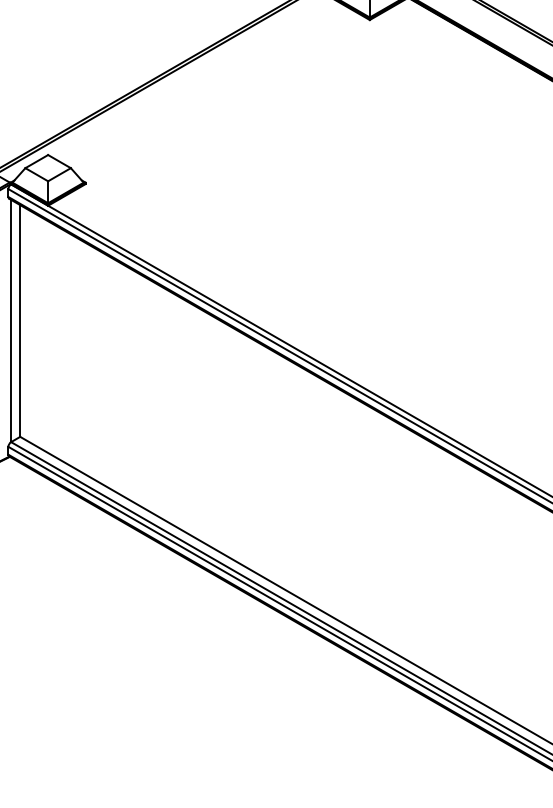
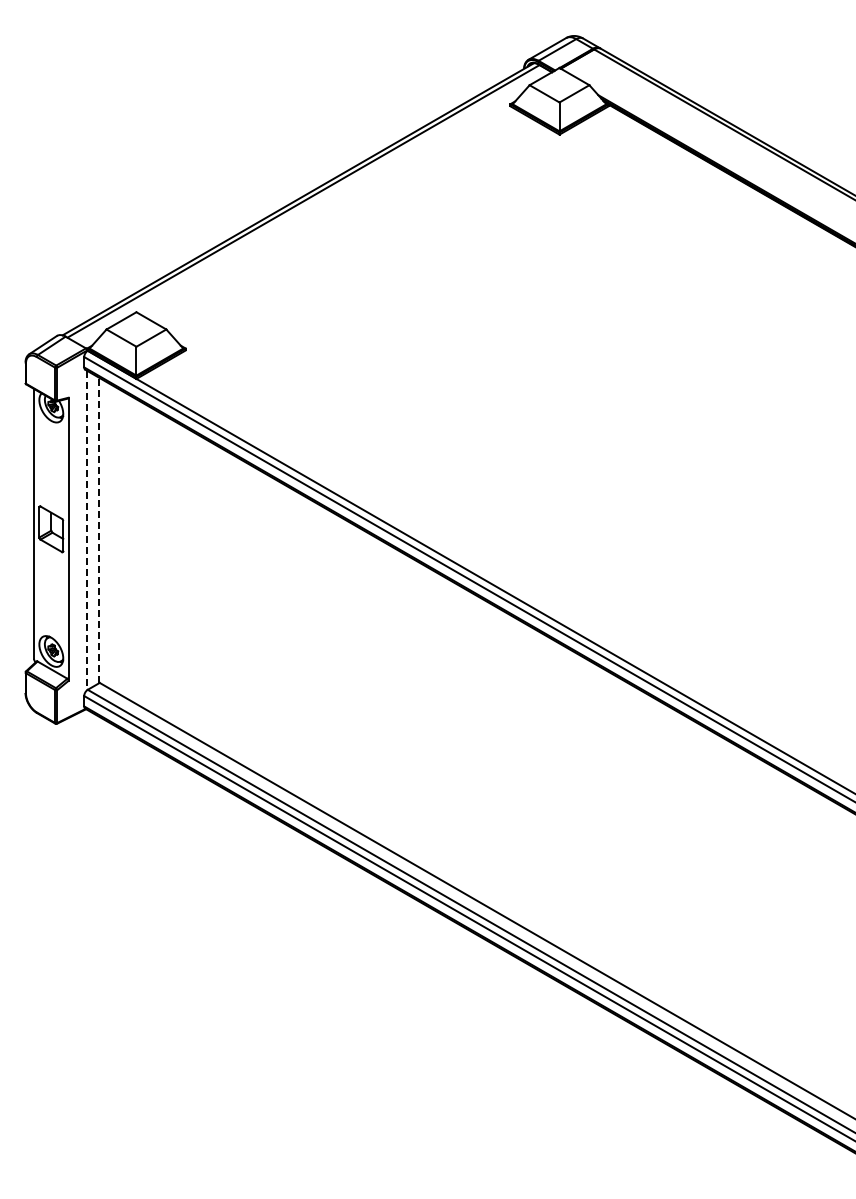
line: (10, 320) -> (87, 530), solid -> dashed
line: (20, 320) -> (99, 530), solid -> dashed

